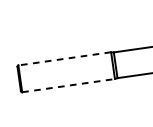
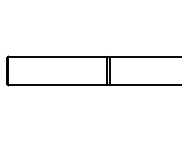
line: (64, 58) -> (57, 56), dashed -> solid
line: (69, 85) -> (58, 85), dashed -> solid

